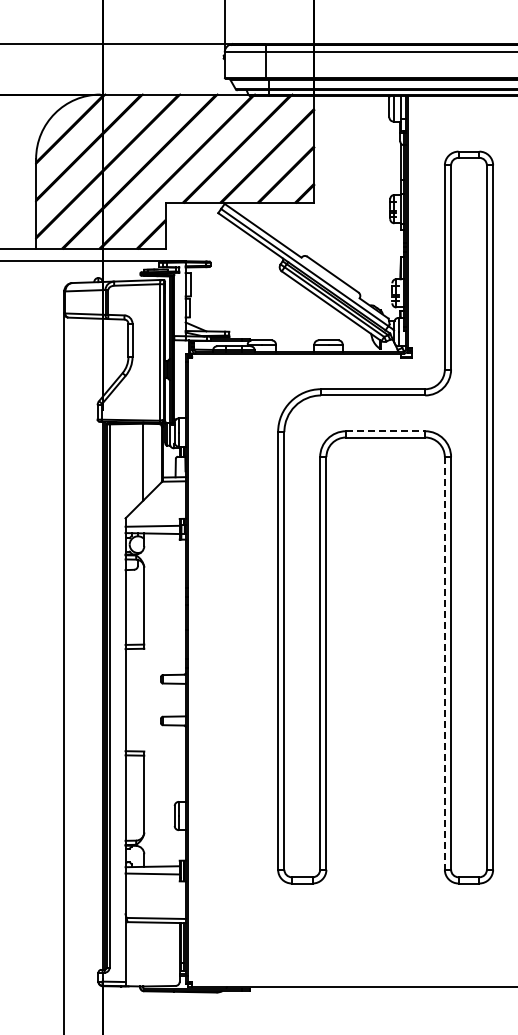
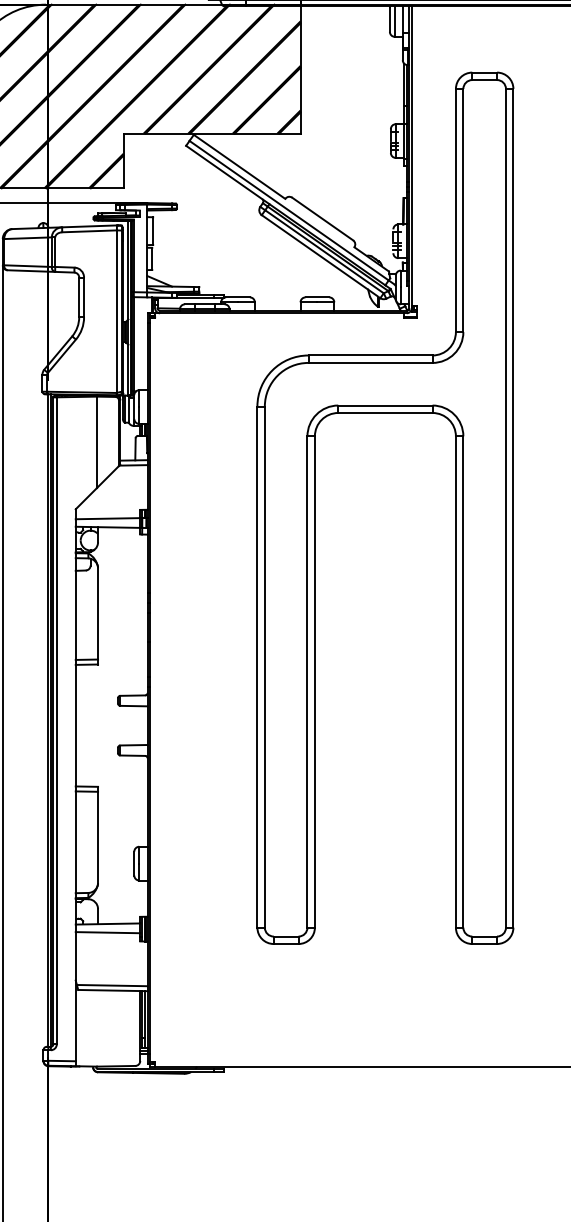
line: (385, 431) -> (385, 405), dashed -> solid
line: (444, 663) -> (455, 682), dashed -> solid

